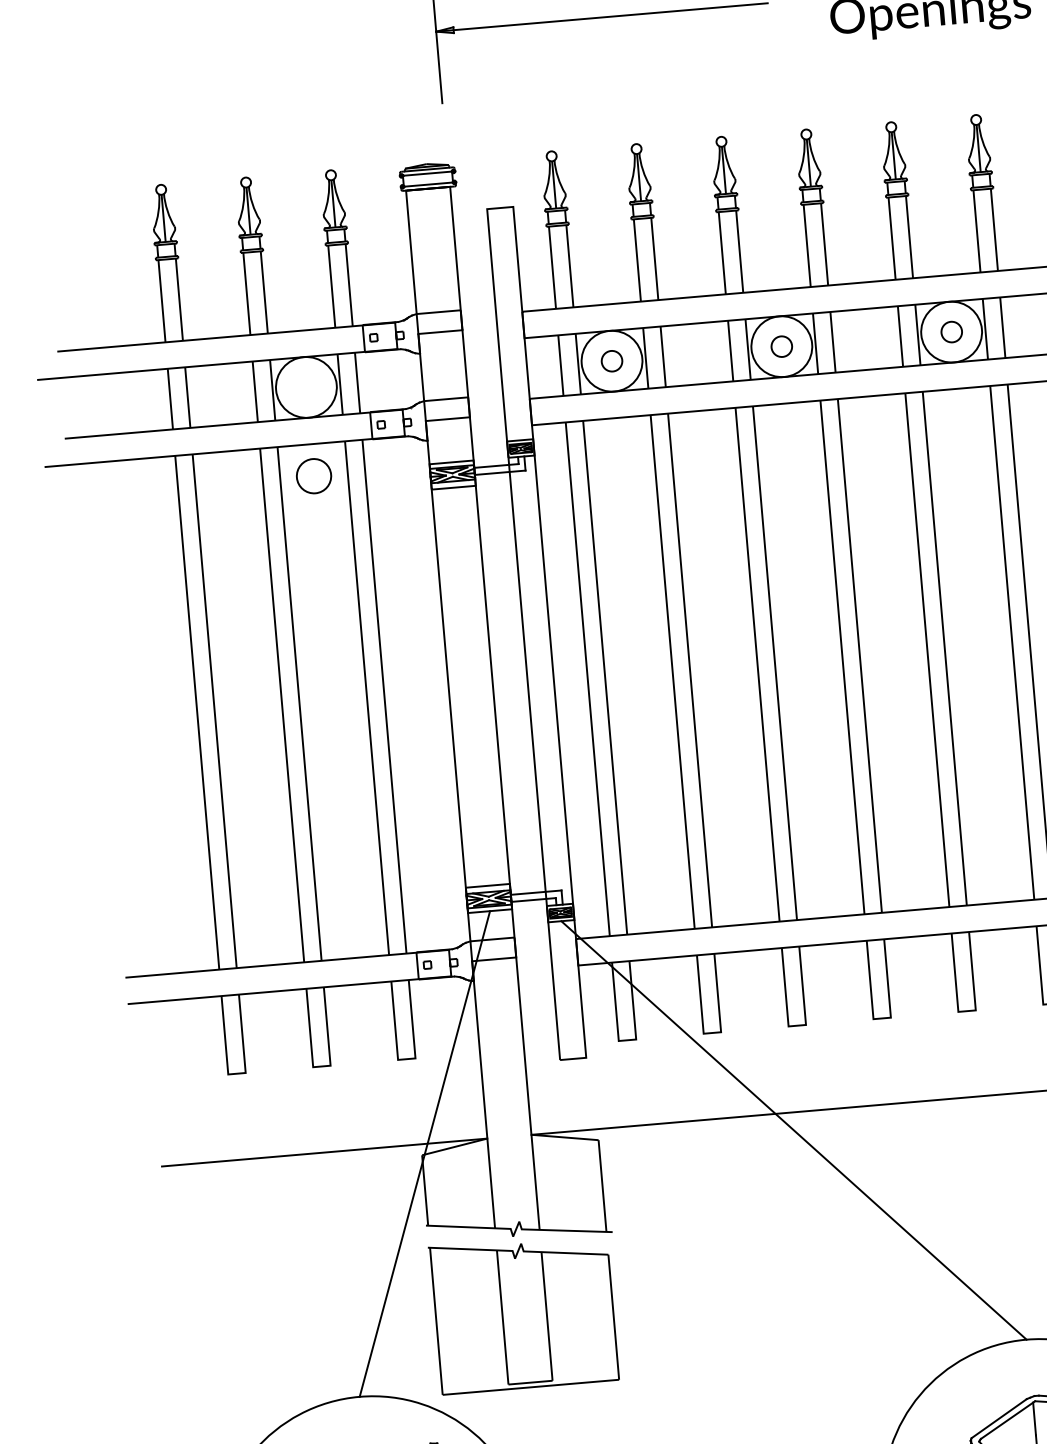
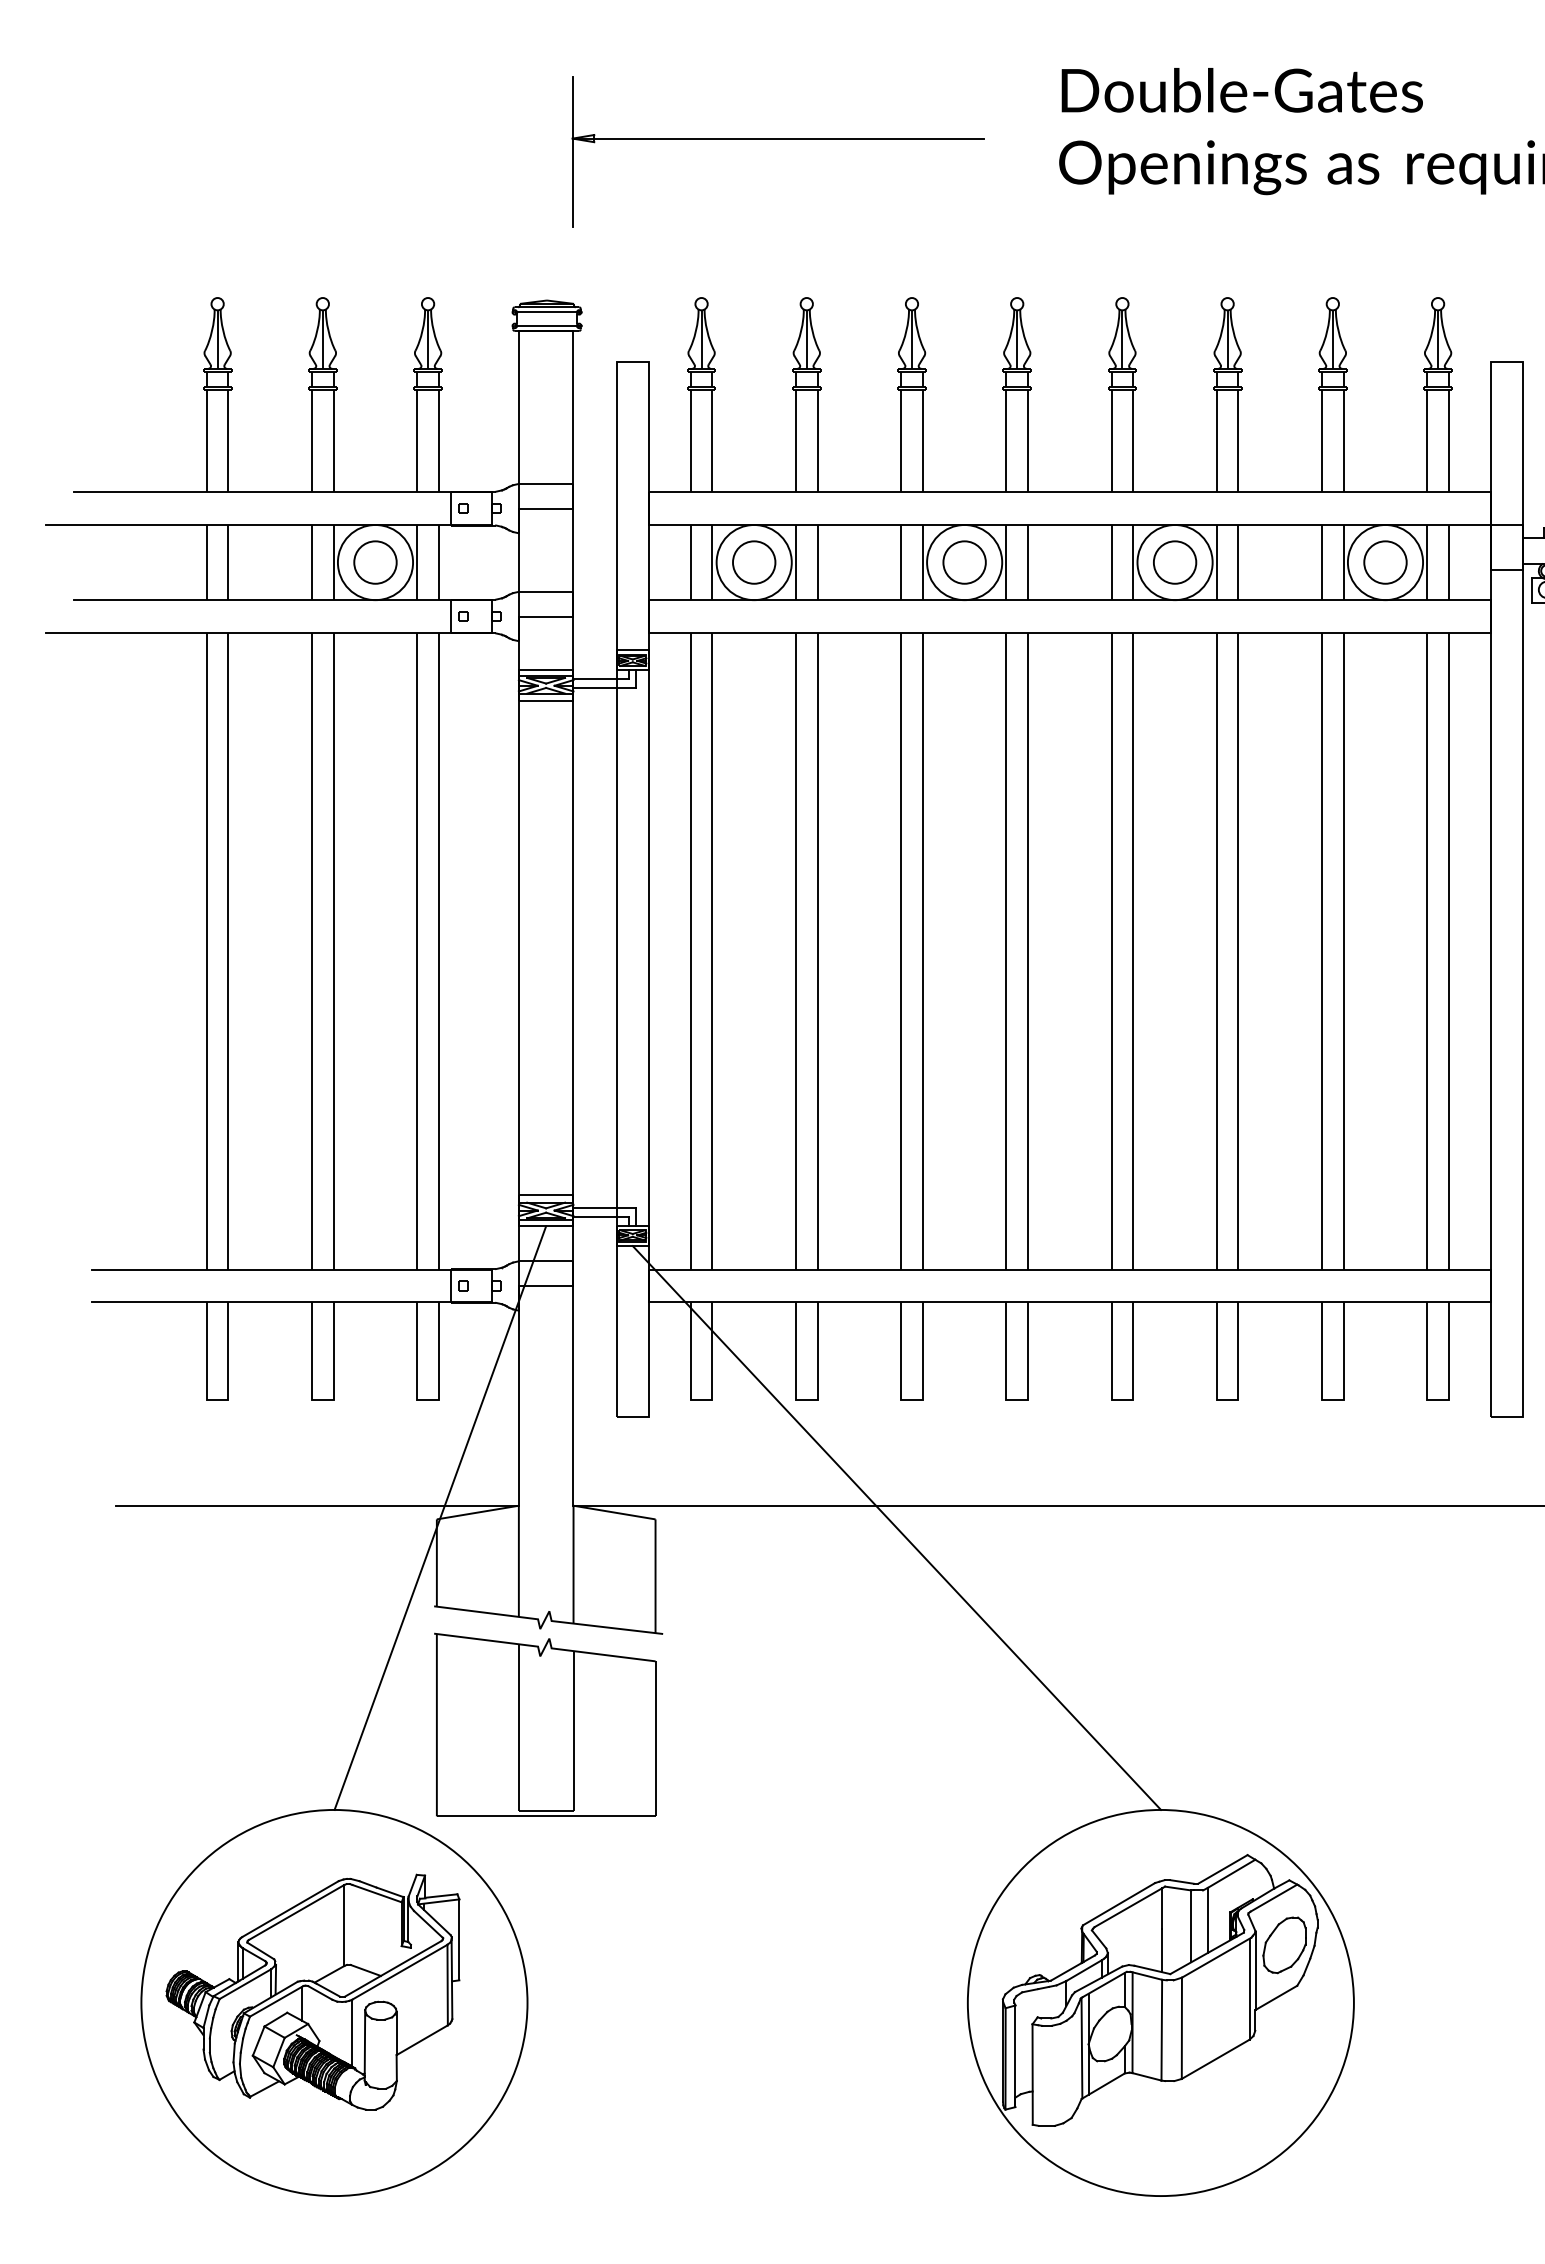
circle: (951, 332) -> (1175, 562), size x1.67
circle: (781, 346) -> (964, 562), size x1.67
circle: (612, 361) -> (754, 562), size x1.67
circle: (314, 476) -> (375, 562), moved

